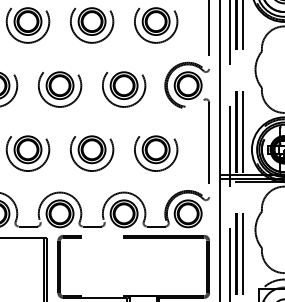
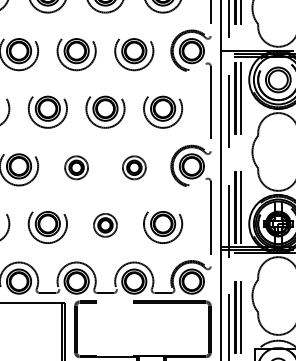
part: (59, 89) -> (76, 169), size x0.6
part: (124, 89) -> (134, 169), size x0.6
part: (92, 153) -> (105, 227), size x0.6

